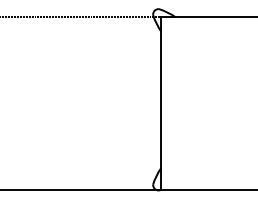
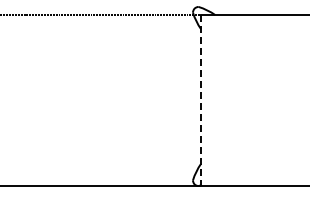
line: (161, 103) -> (201, 100), solid -> dashed

